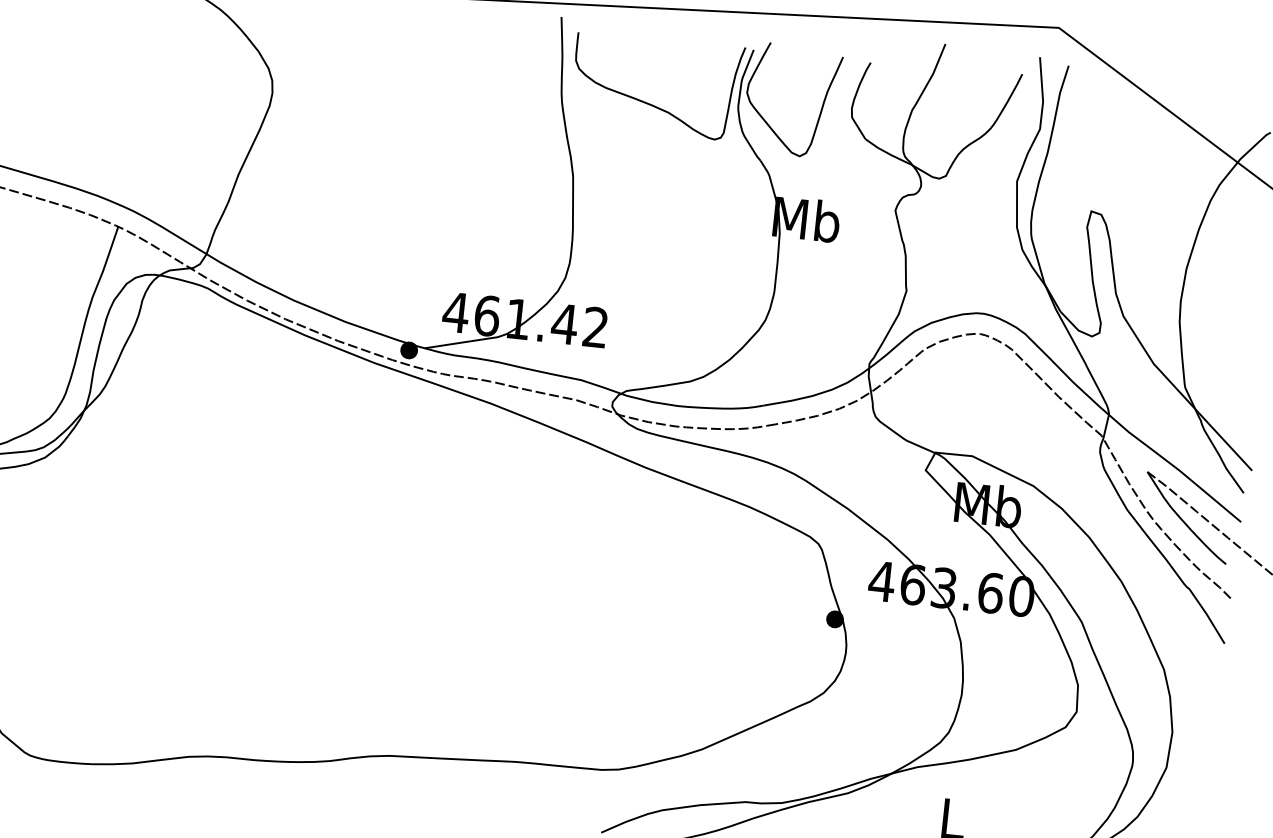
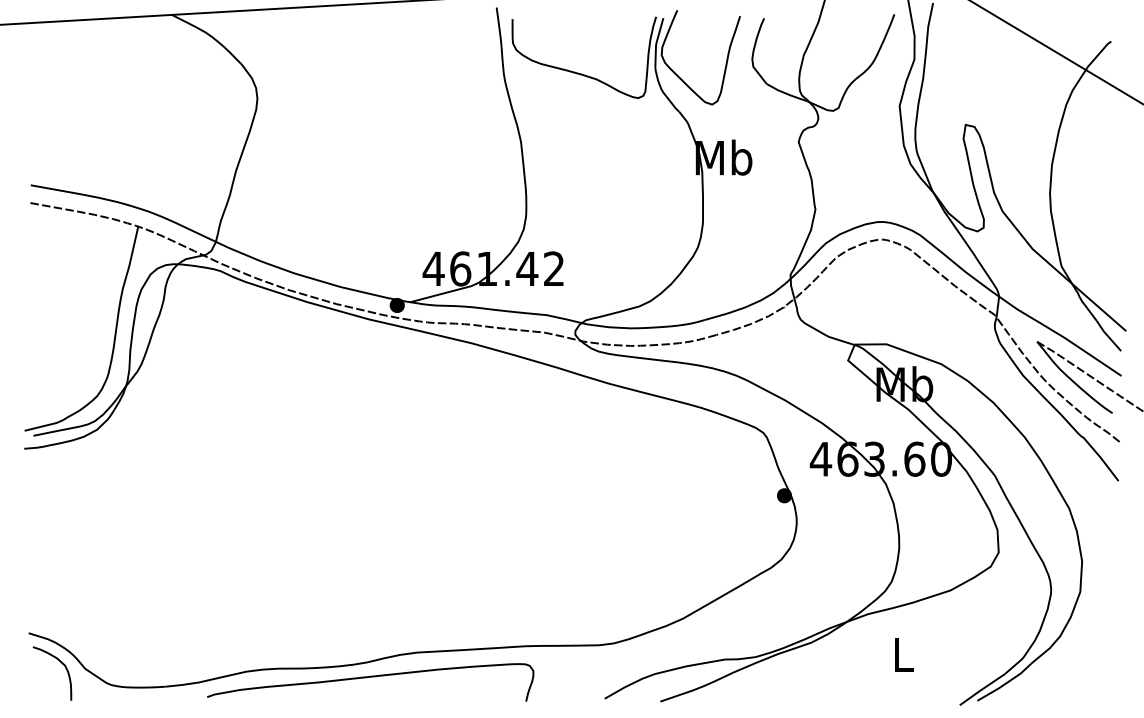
curve: (331, 778) -> (370, 677), added

